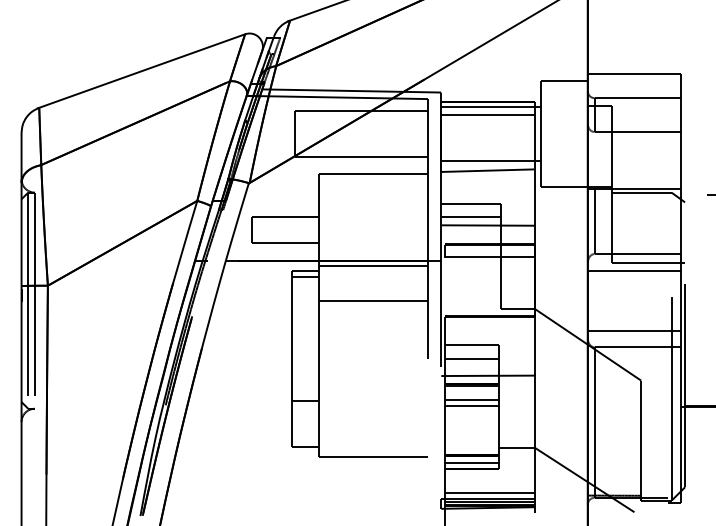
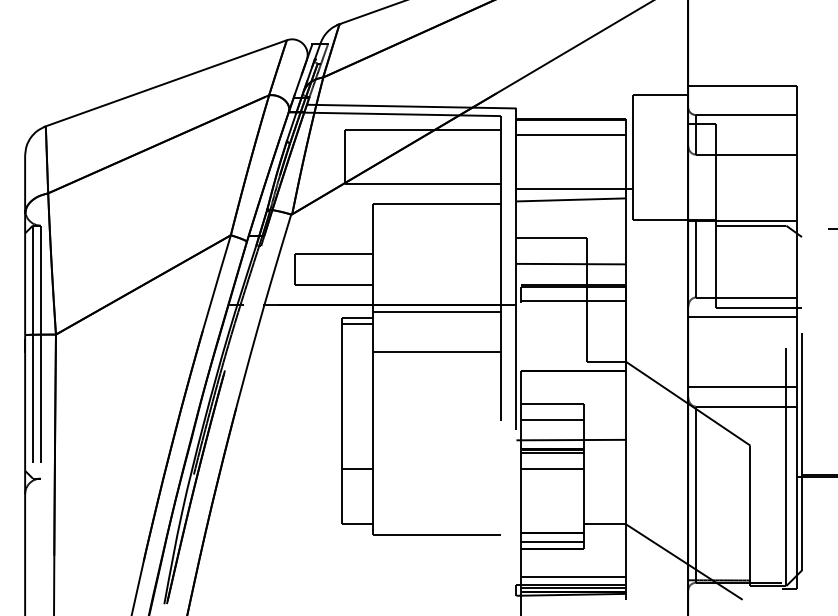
line: (490, 107) -> (574, 125), removed
line: (471, 217) -> (551, 254), removed
line: (472, 406) -> (552, 475), removed

